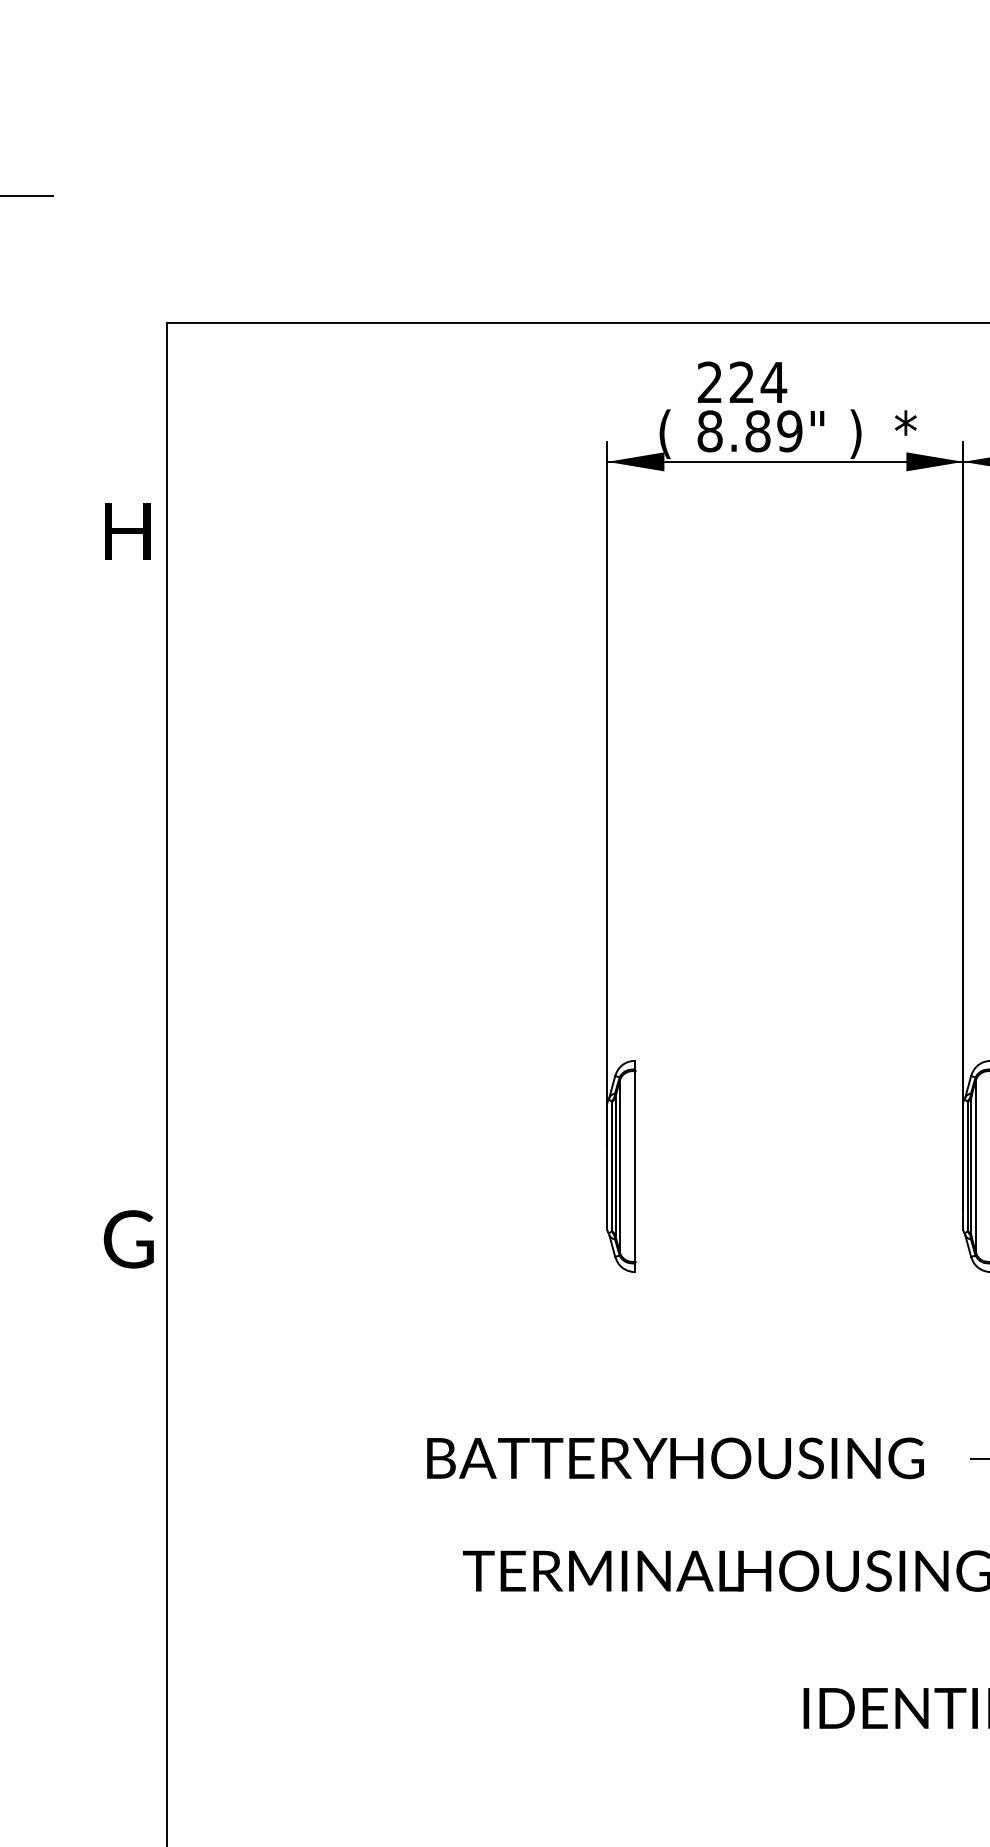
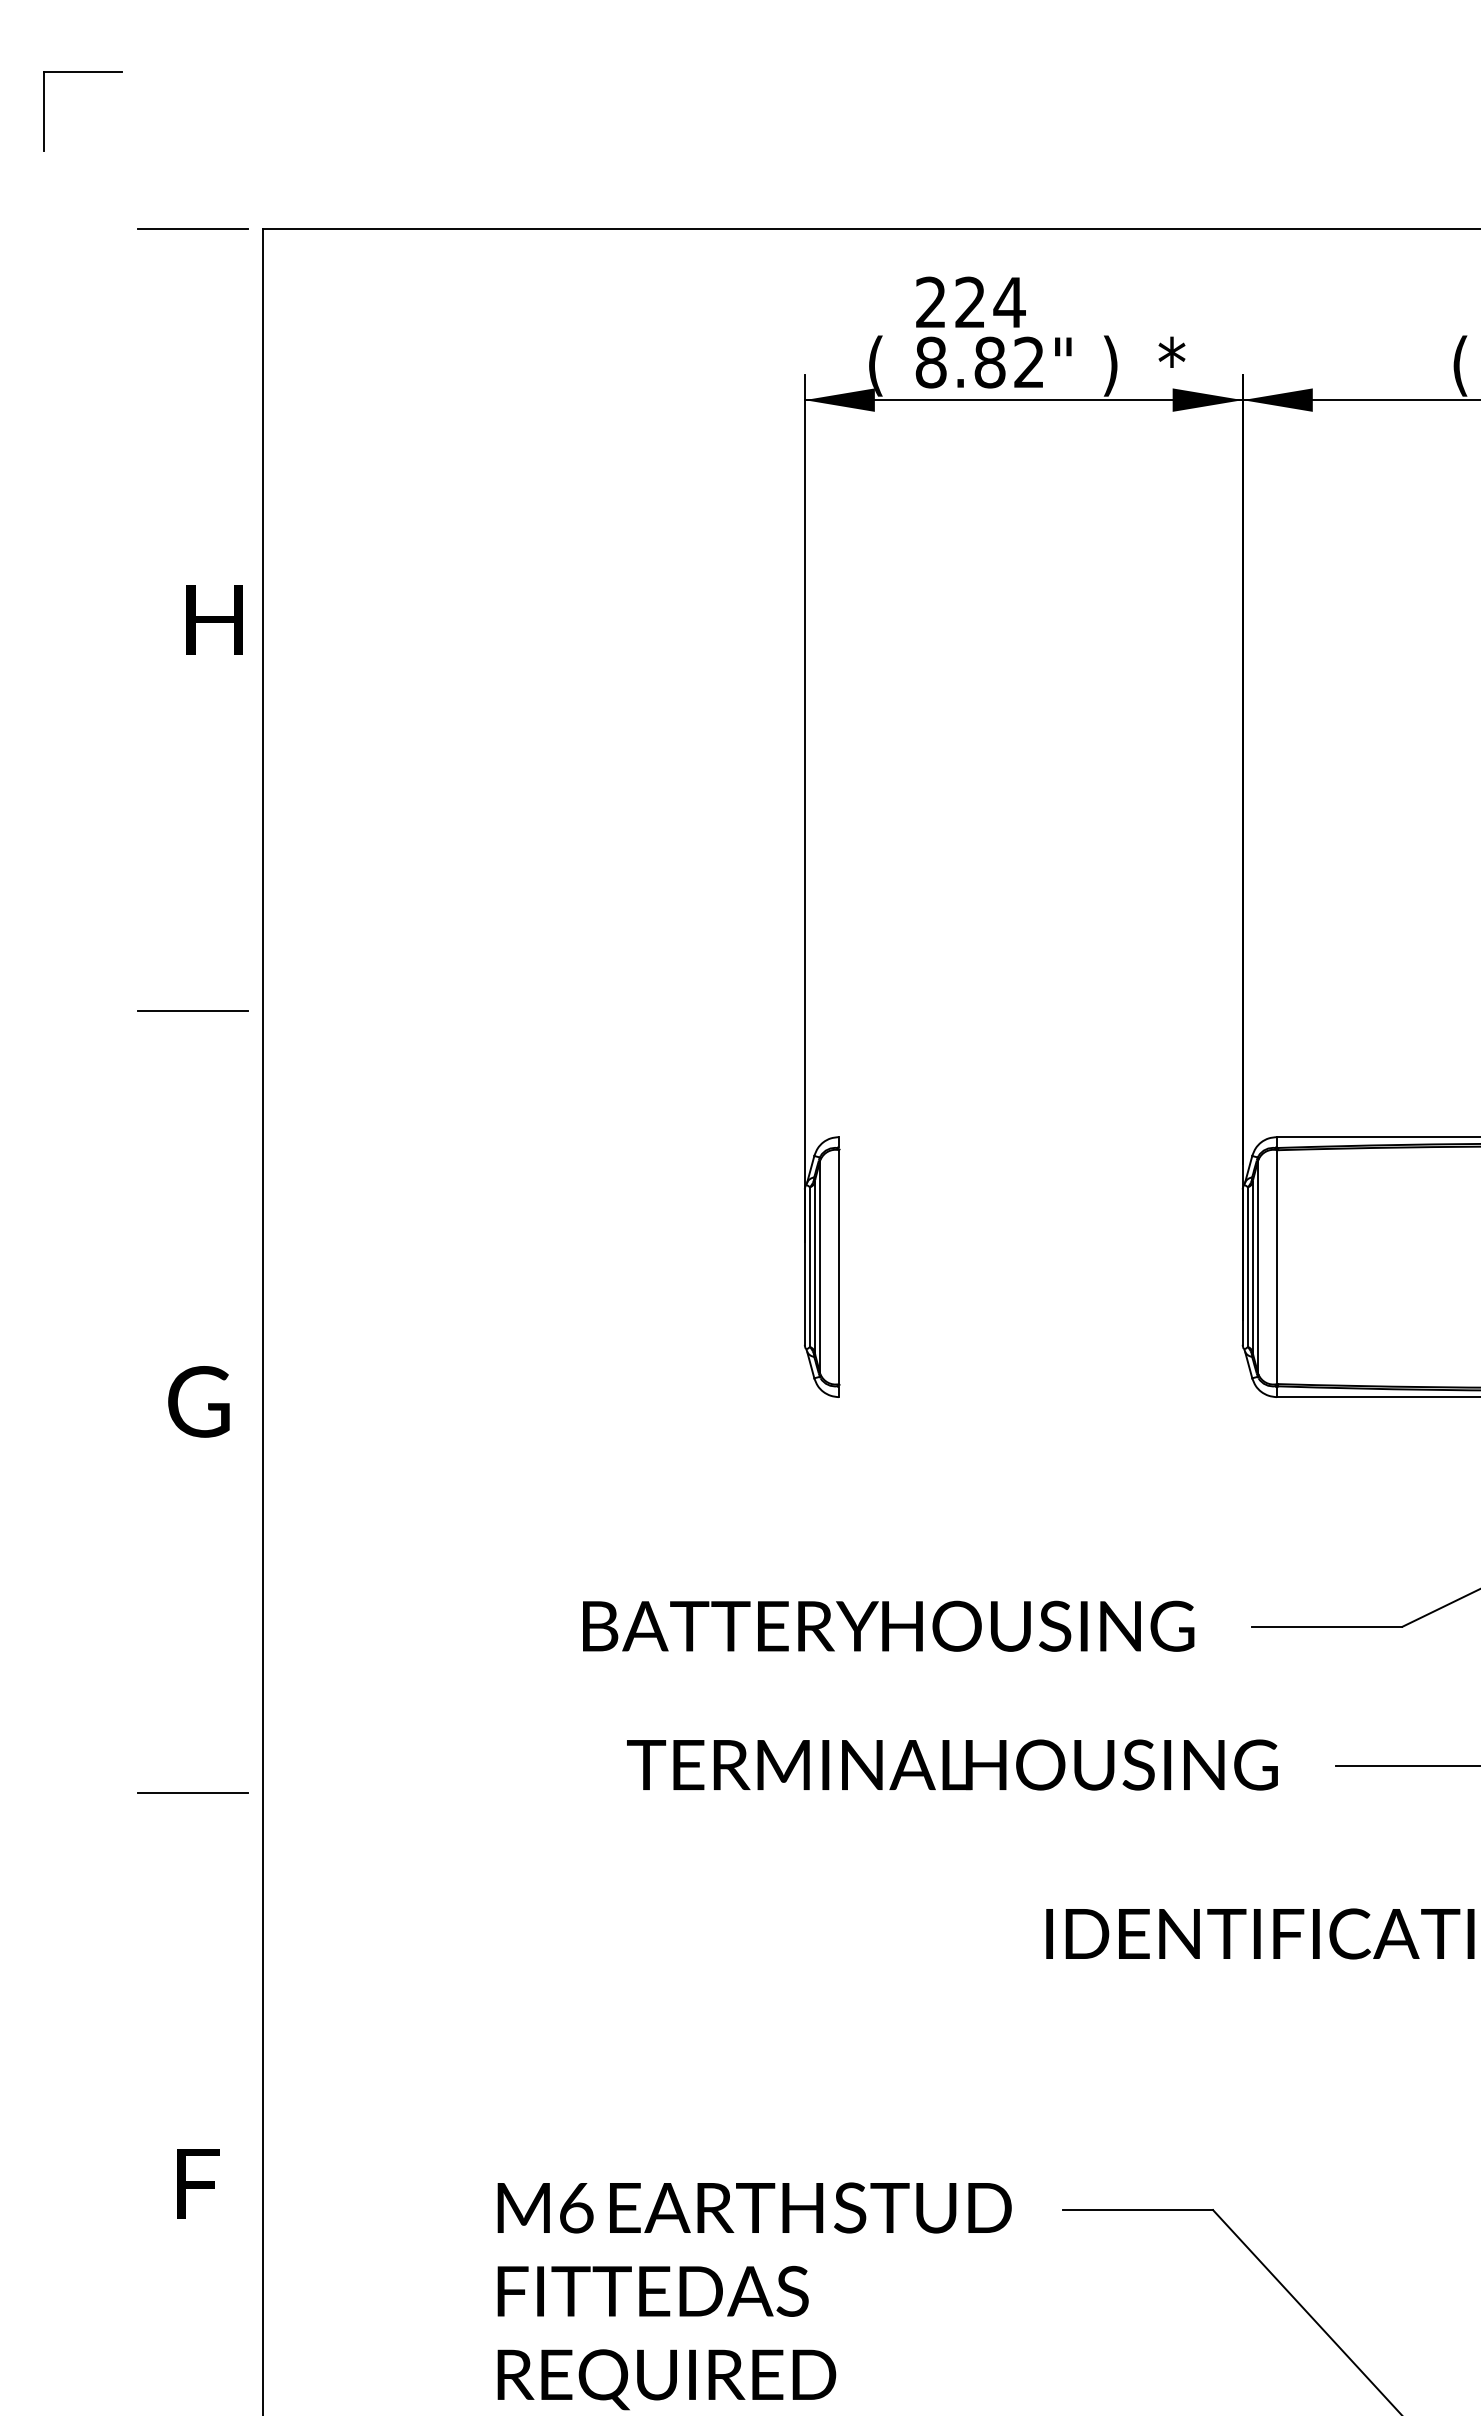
line: (109, 322) -> (192, 228), added
text: (789, 431) -> (1028, 362), 8.89" -> 8.82"
text: (127, 531) -> (214, 619), moved
line: (109, 957) -> (192, 1010), added
text: (128, 1239) -> (198, 1401), moved
line: (109, 1593) -> (192, 1792), added

